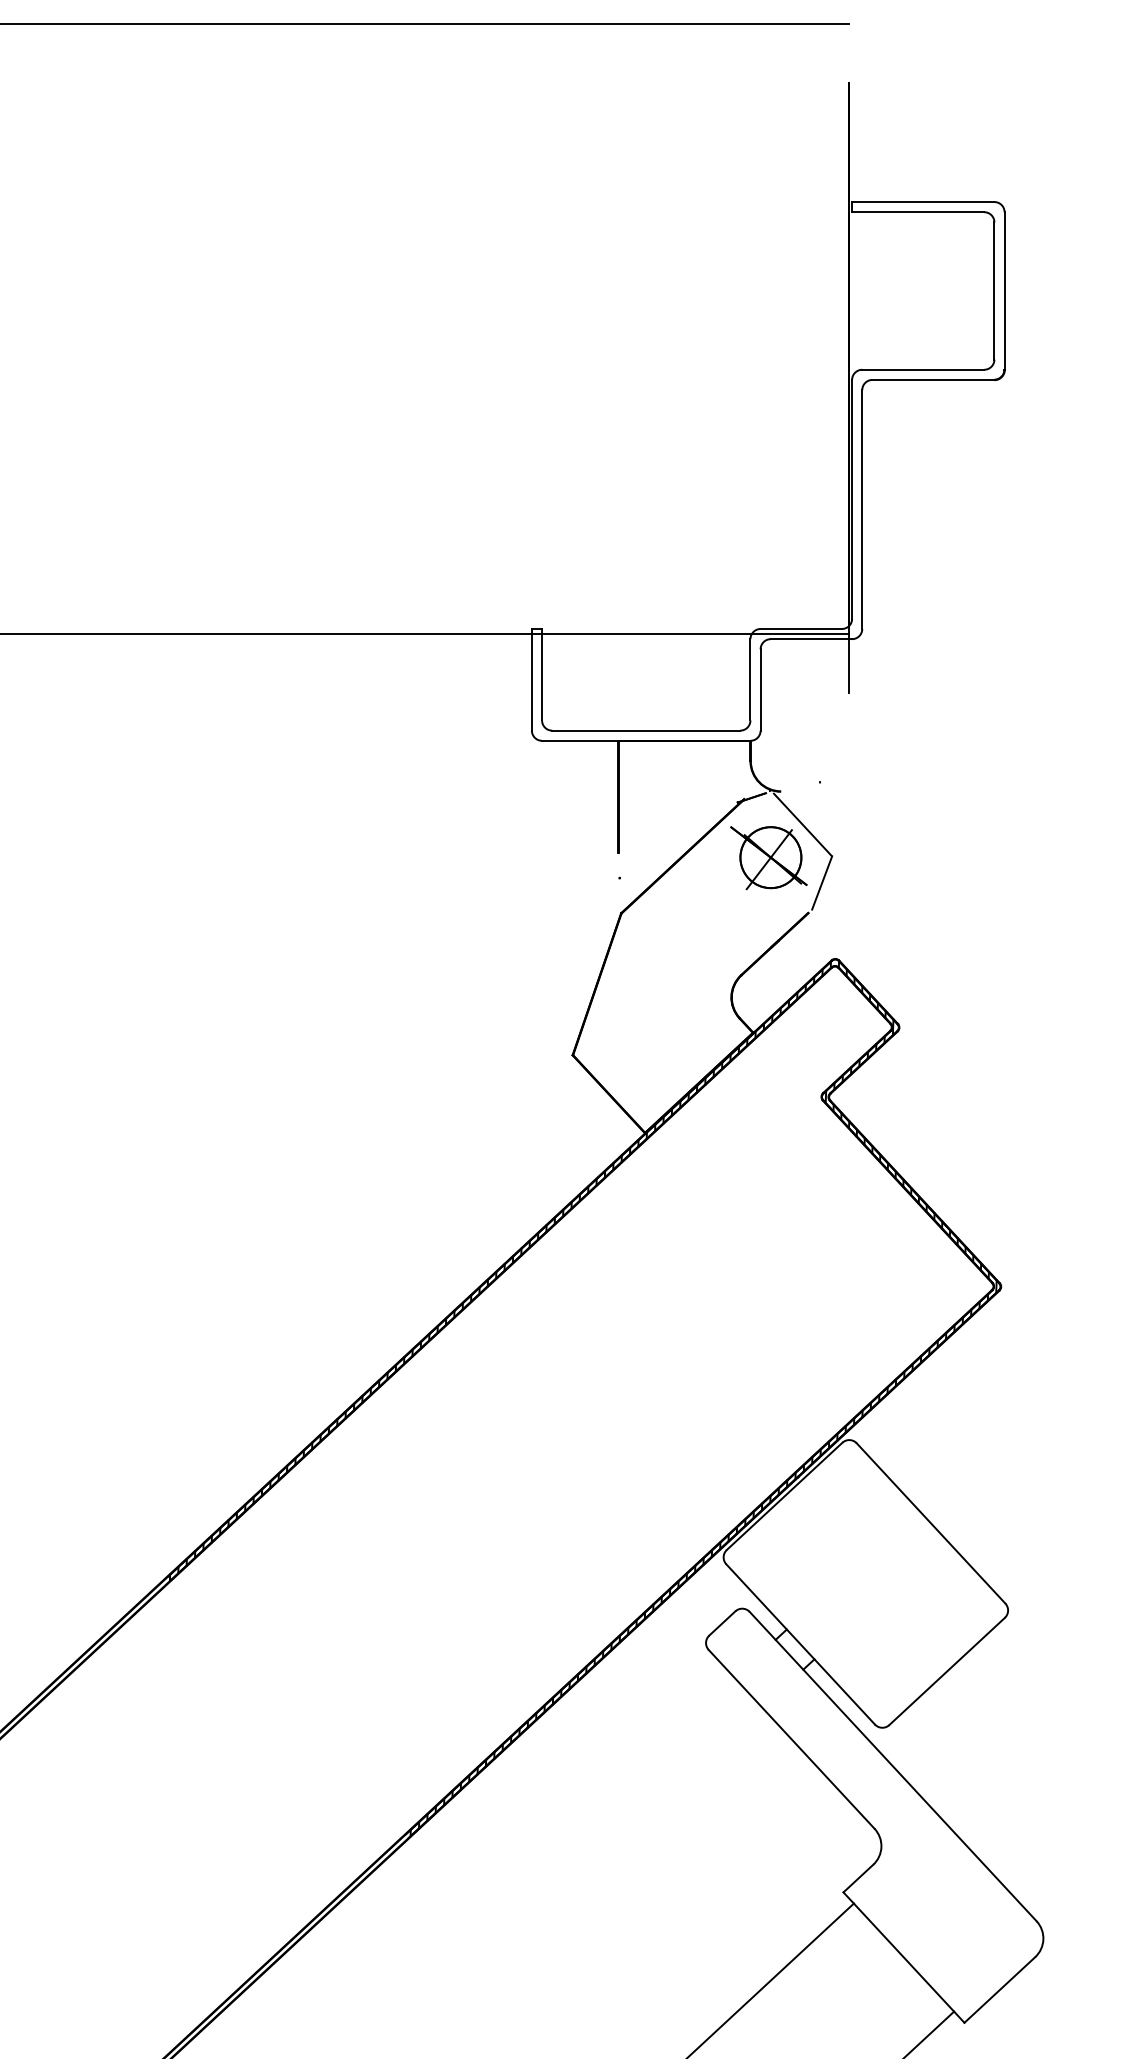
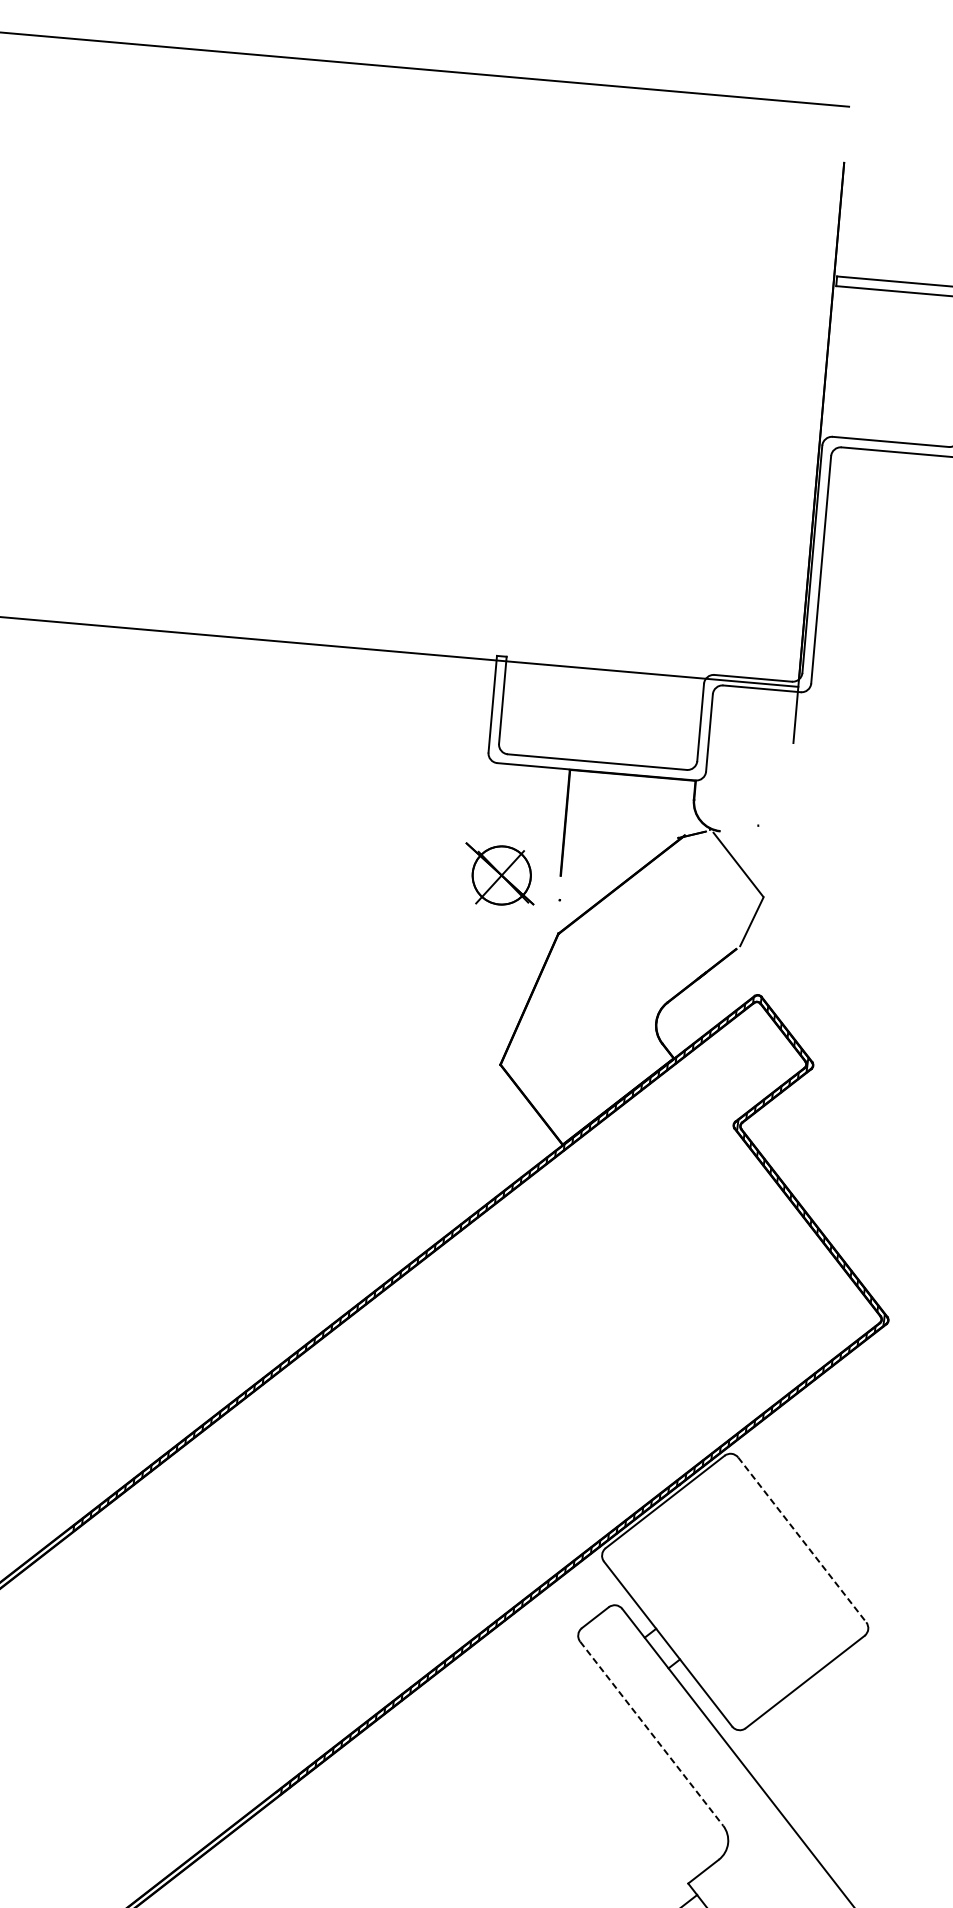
part: (768, 858) -> (499, 876), moved
line: (931, 1523) -> (802, 1539), solid -> dashed
line: (791, 1739) -> (651, 1733), solid -> dashed

